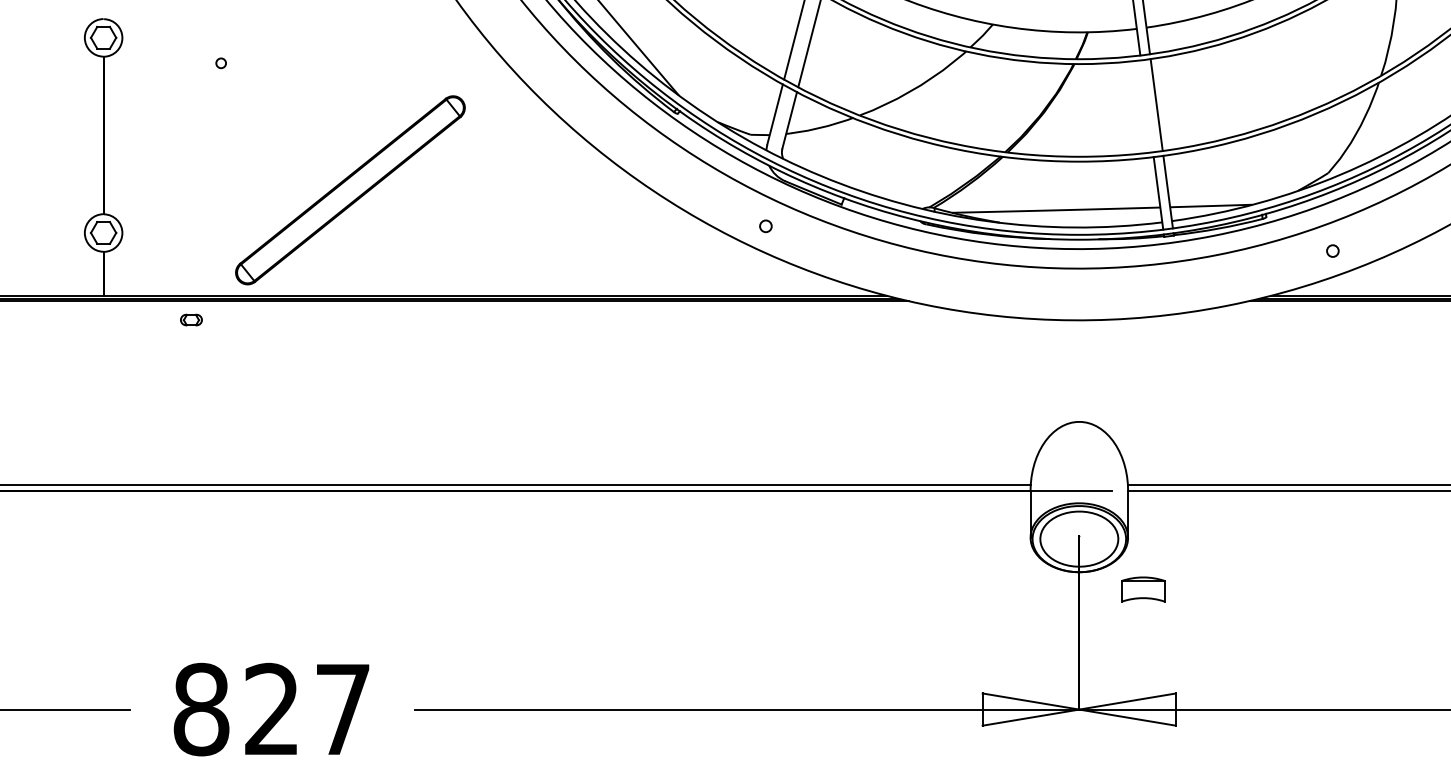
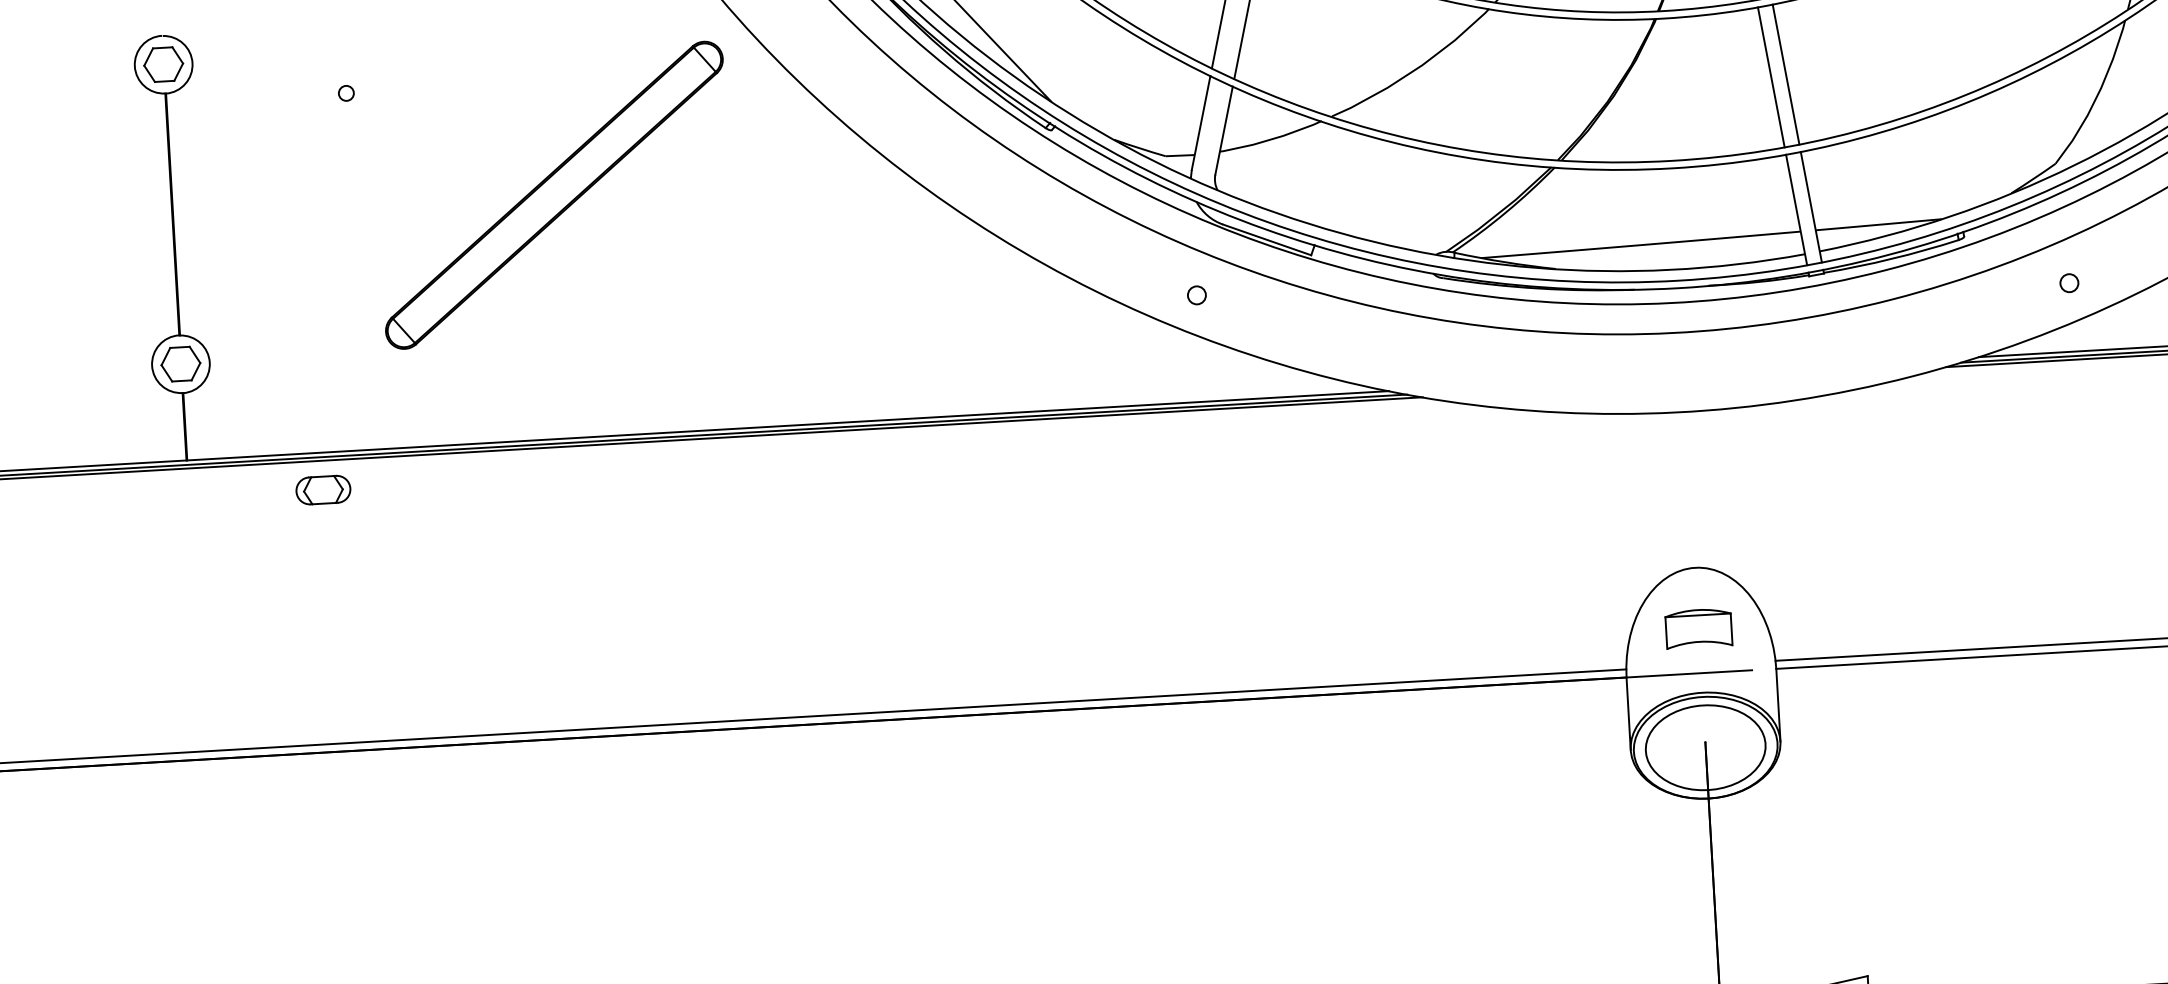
line: (1146, 106) -> (1770, 77), added
part: (350, 190) -> (554, 195), moved
part: (191, 319) -> (323, 489), size x1.67
part: (1143, 589) -> (1699, 628), moved

